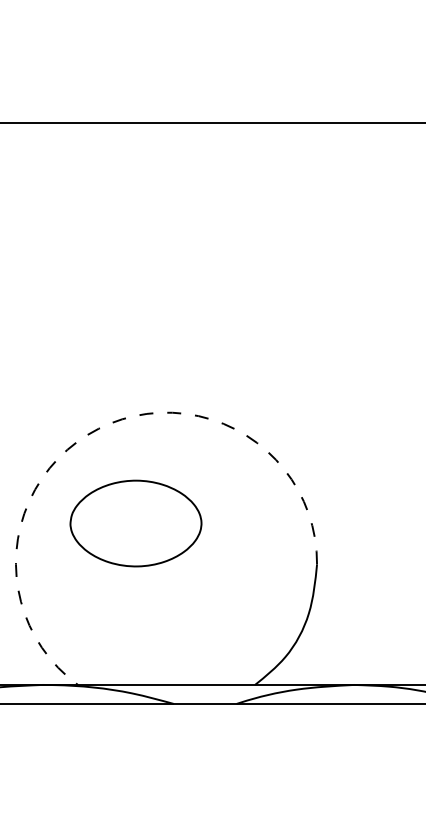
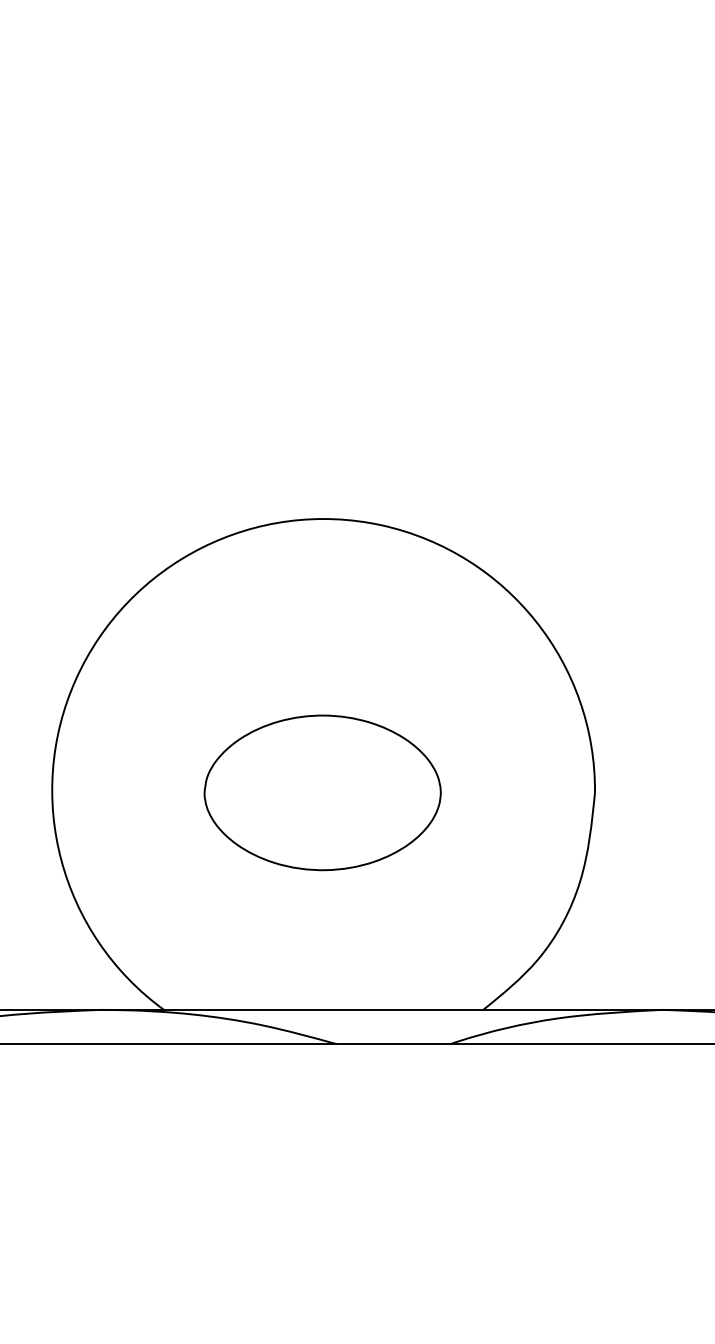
arc: (98, 428) -> (201, 547), dashed -> solid
part: (135, 523) -> (321, 792), moved

